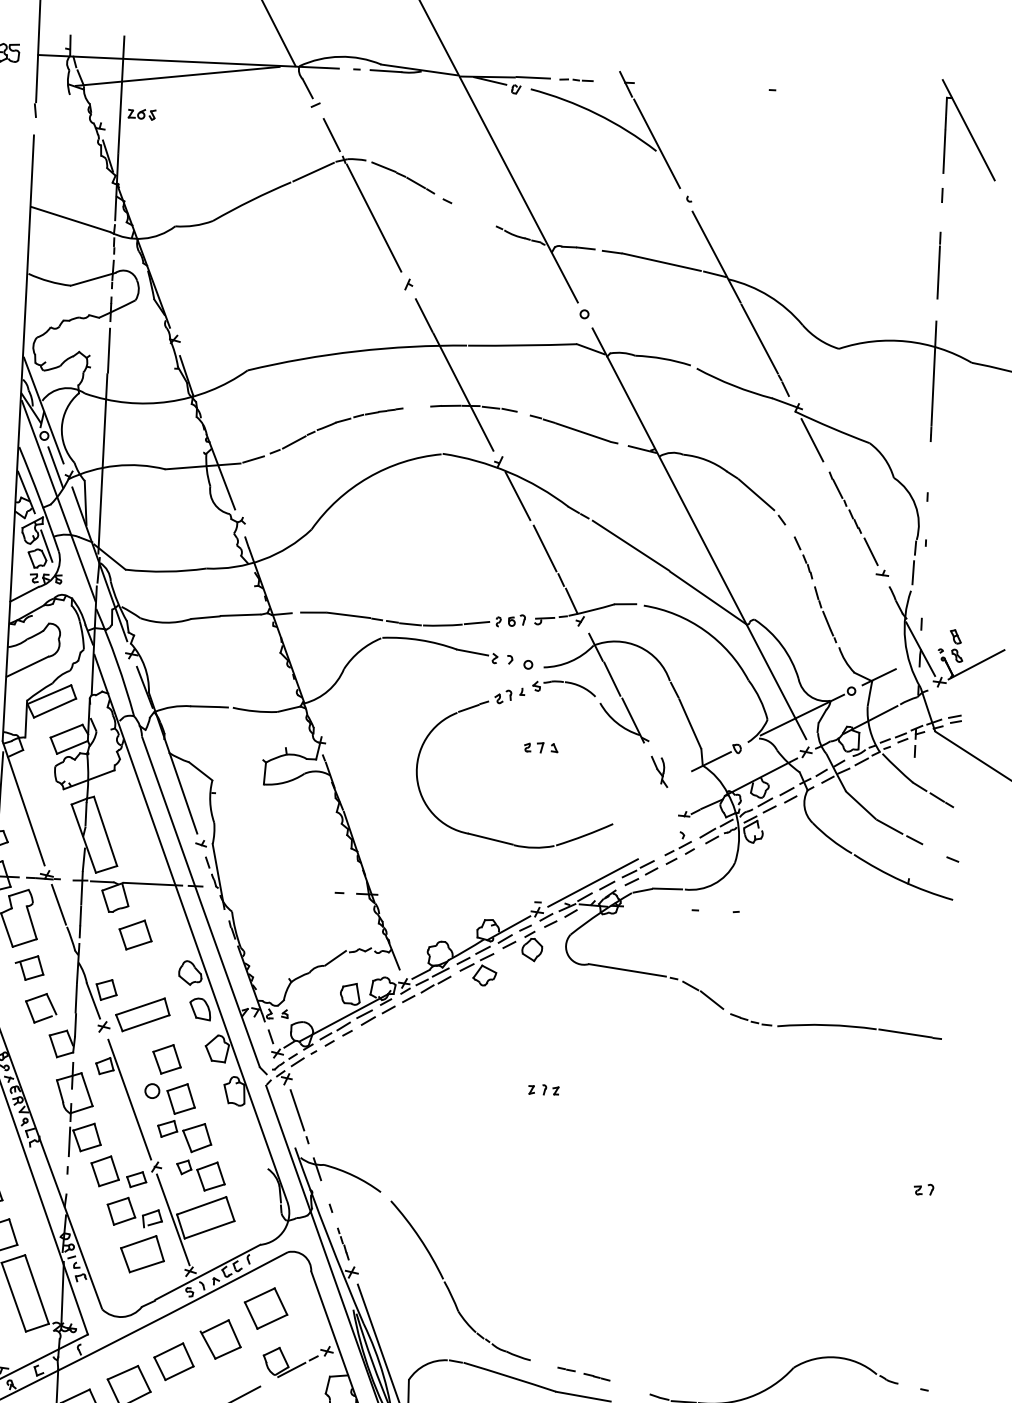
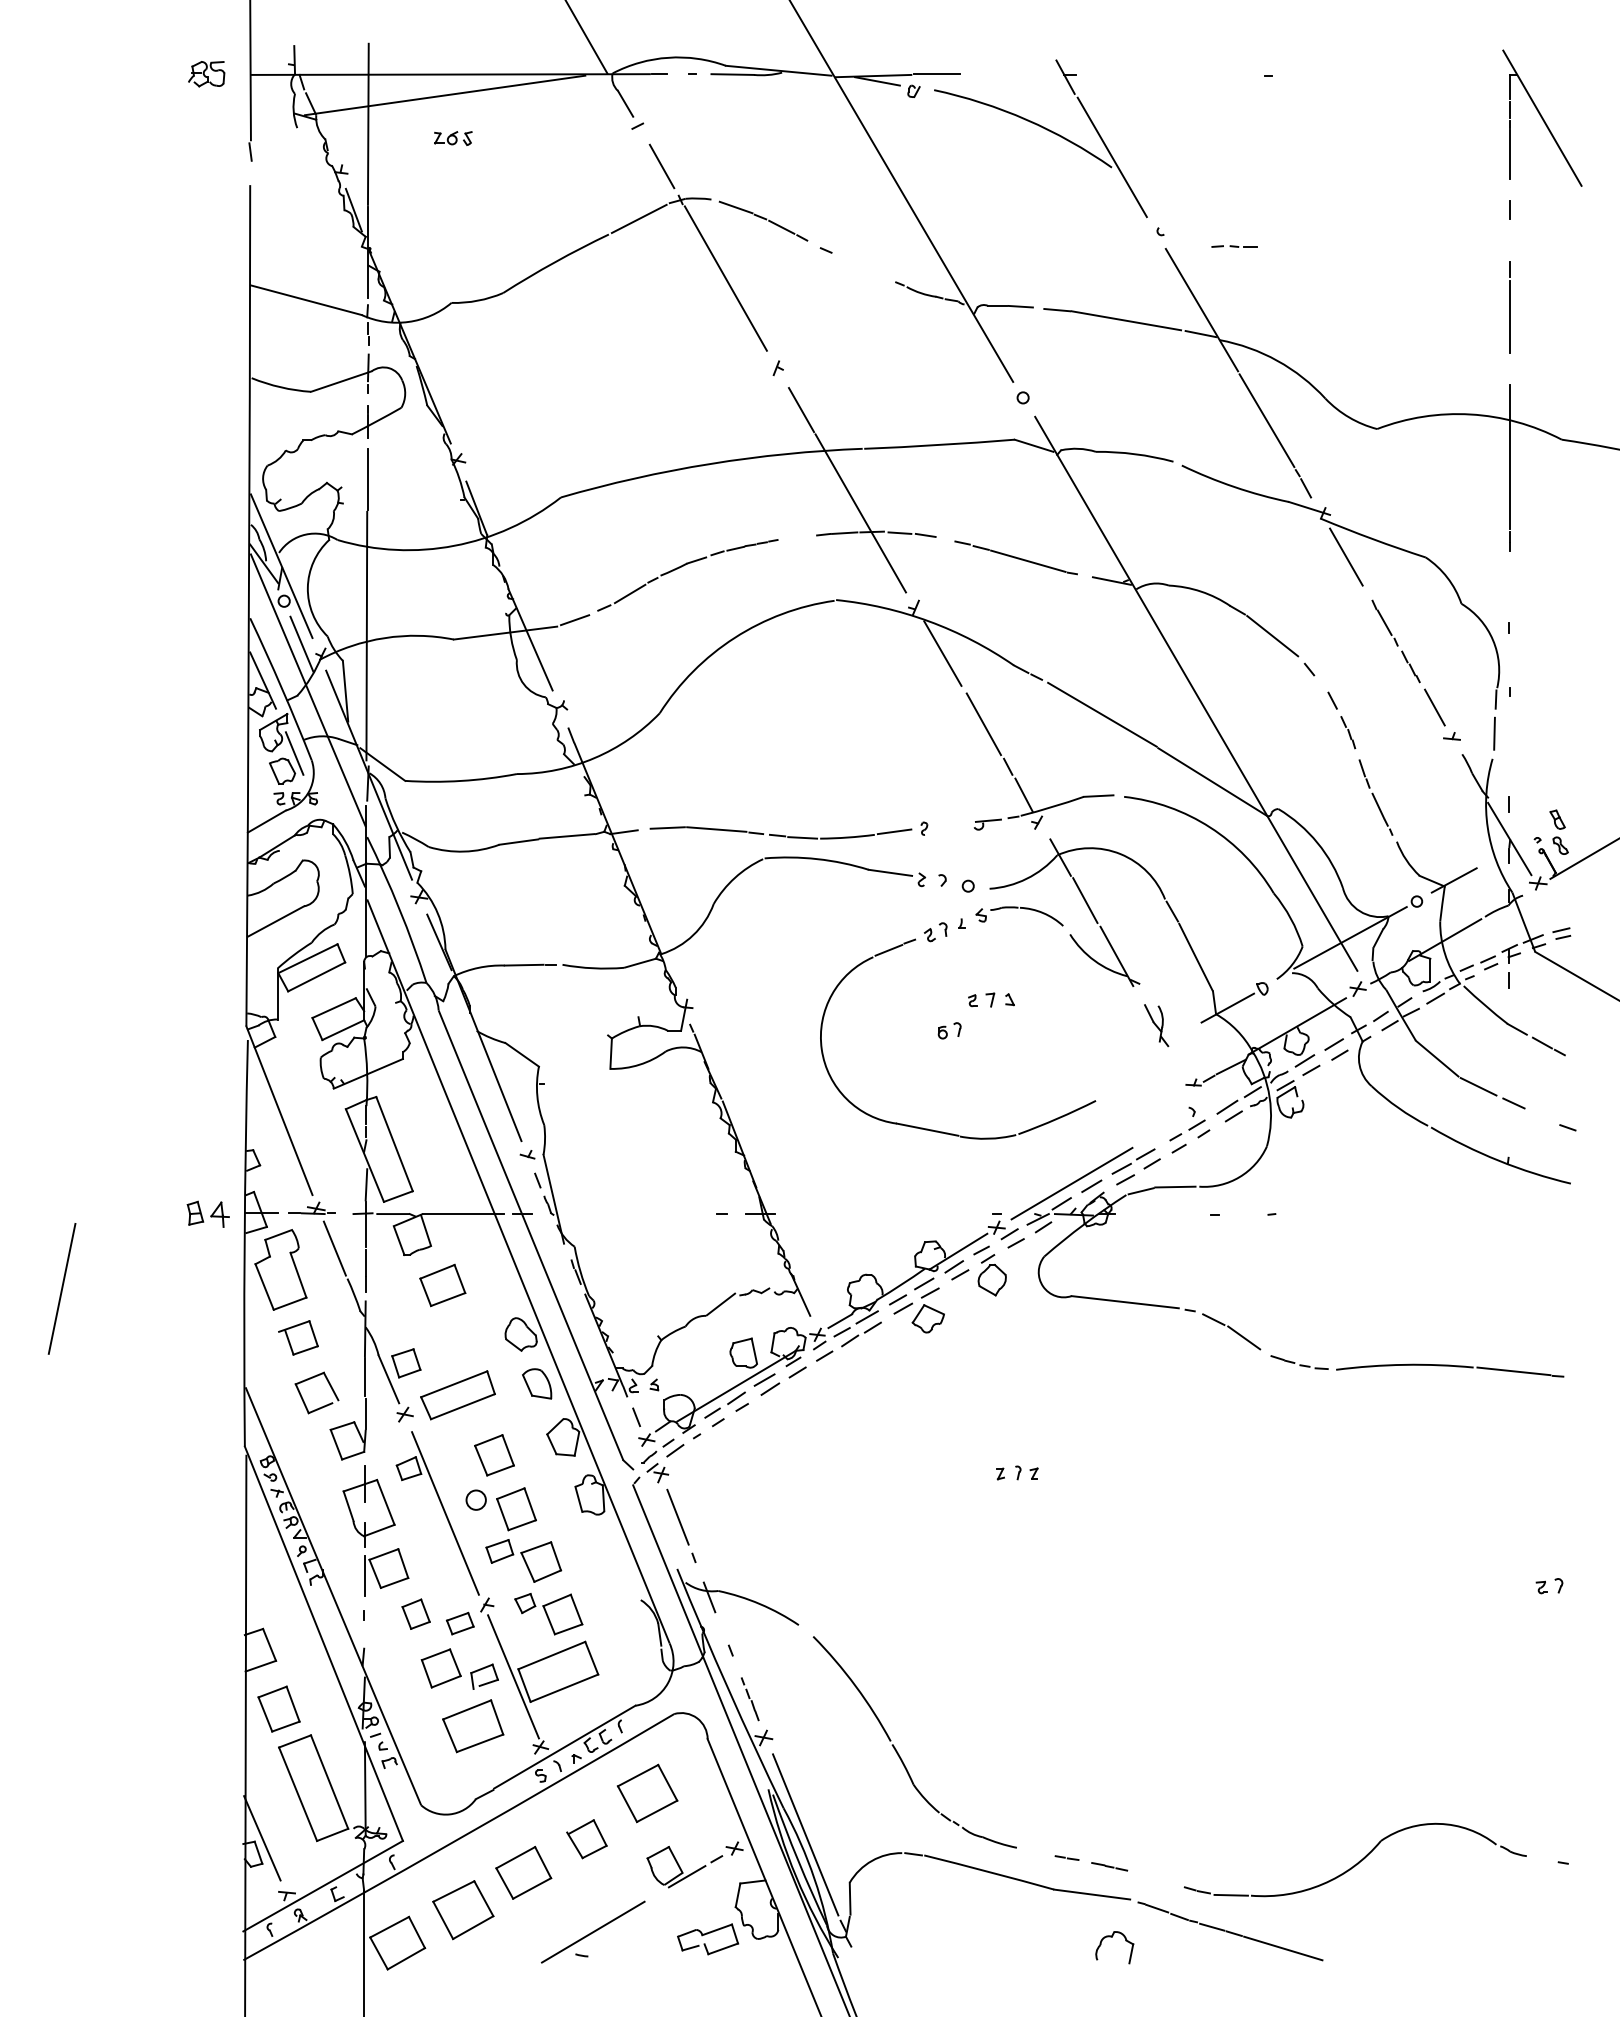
line: (576, 80) -> (1234, 246), moved
part: (142, 114) -> (453, 138), moved
part: (516, 620) -> (949, 1030), moved
part: (104, 1171) -> (415, 1614), size x0.7
part: (220, 1339) -> (586, 1839), size x0.7

